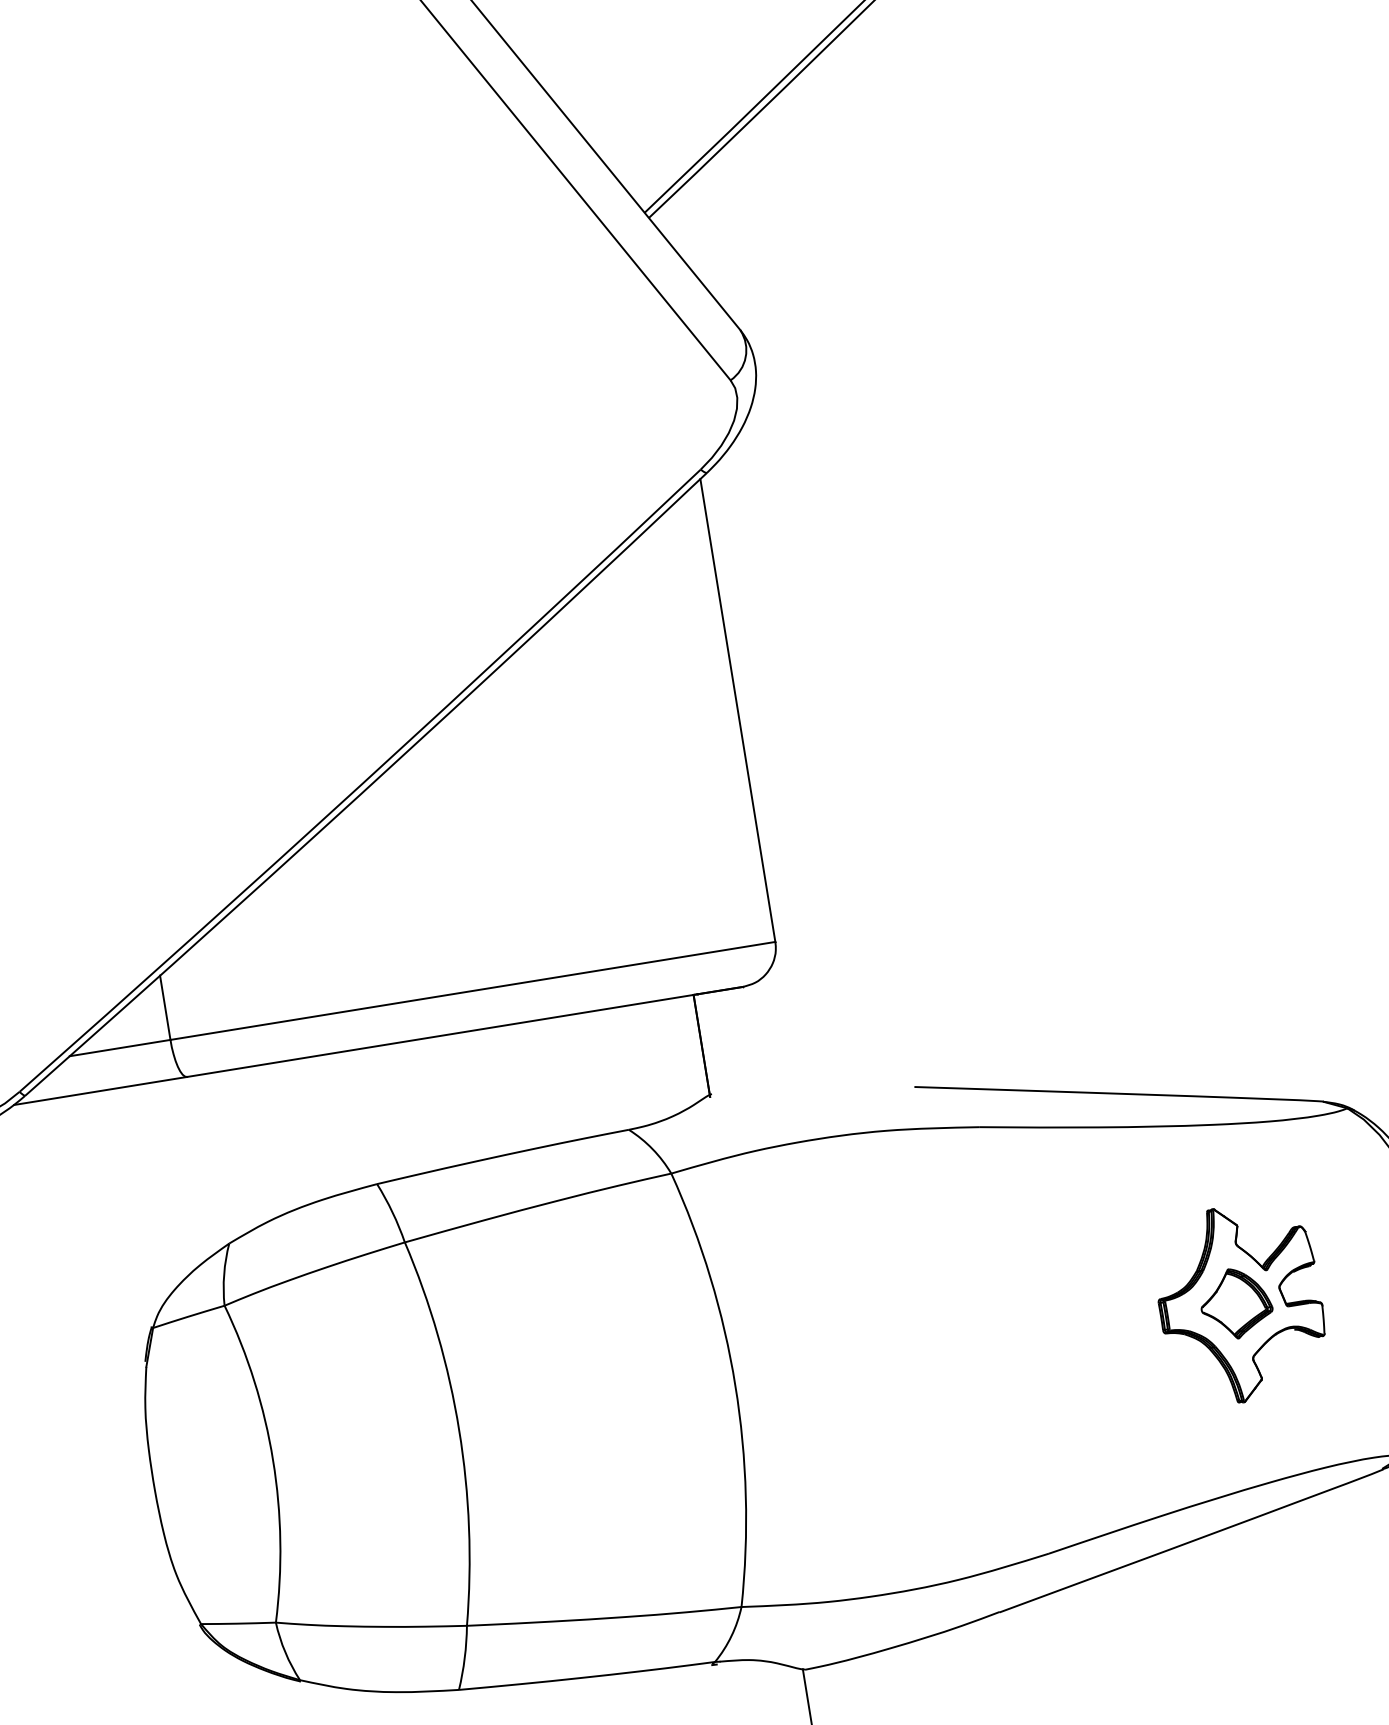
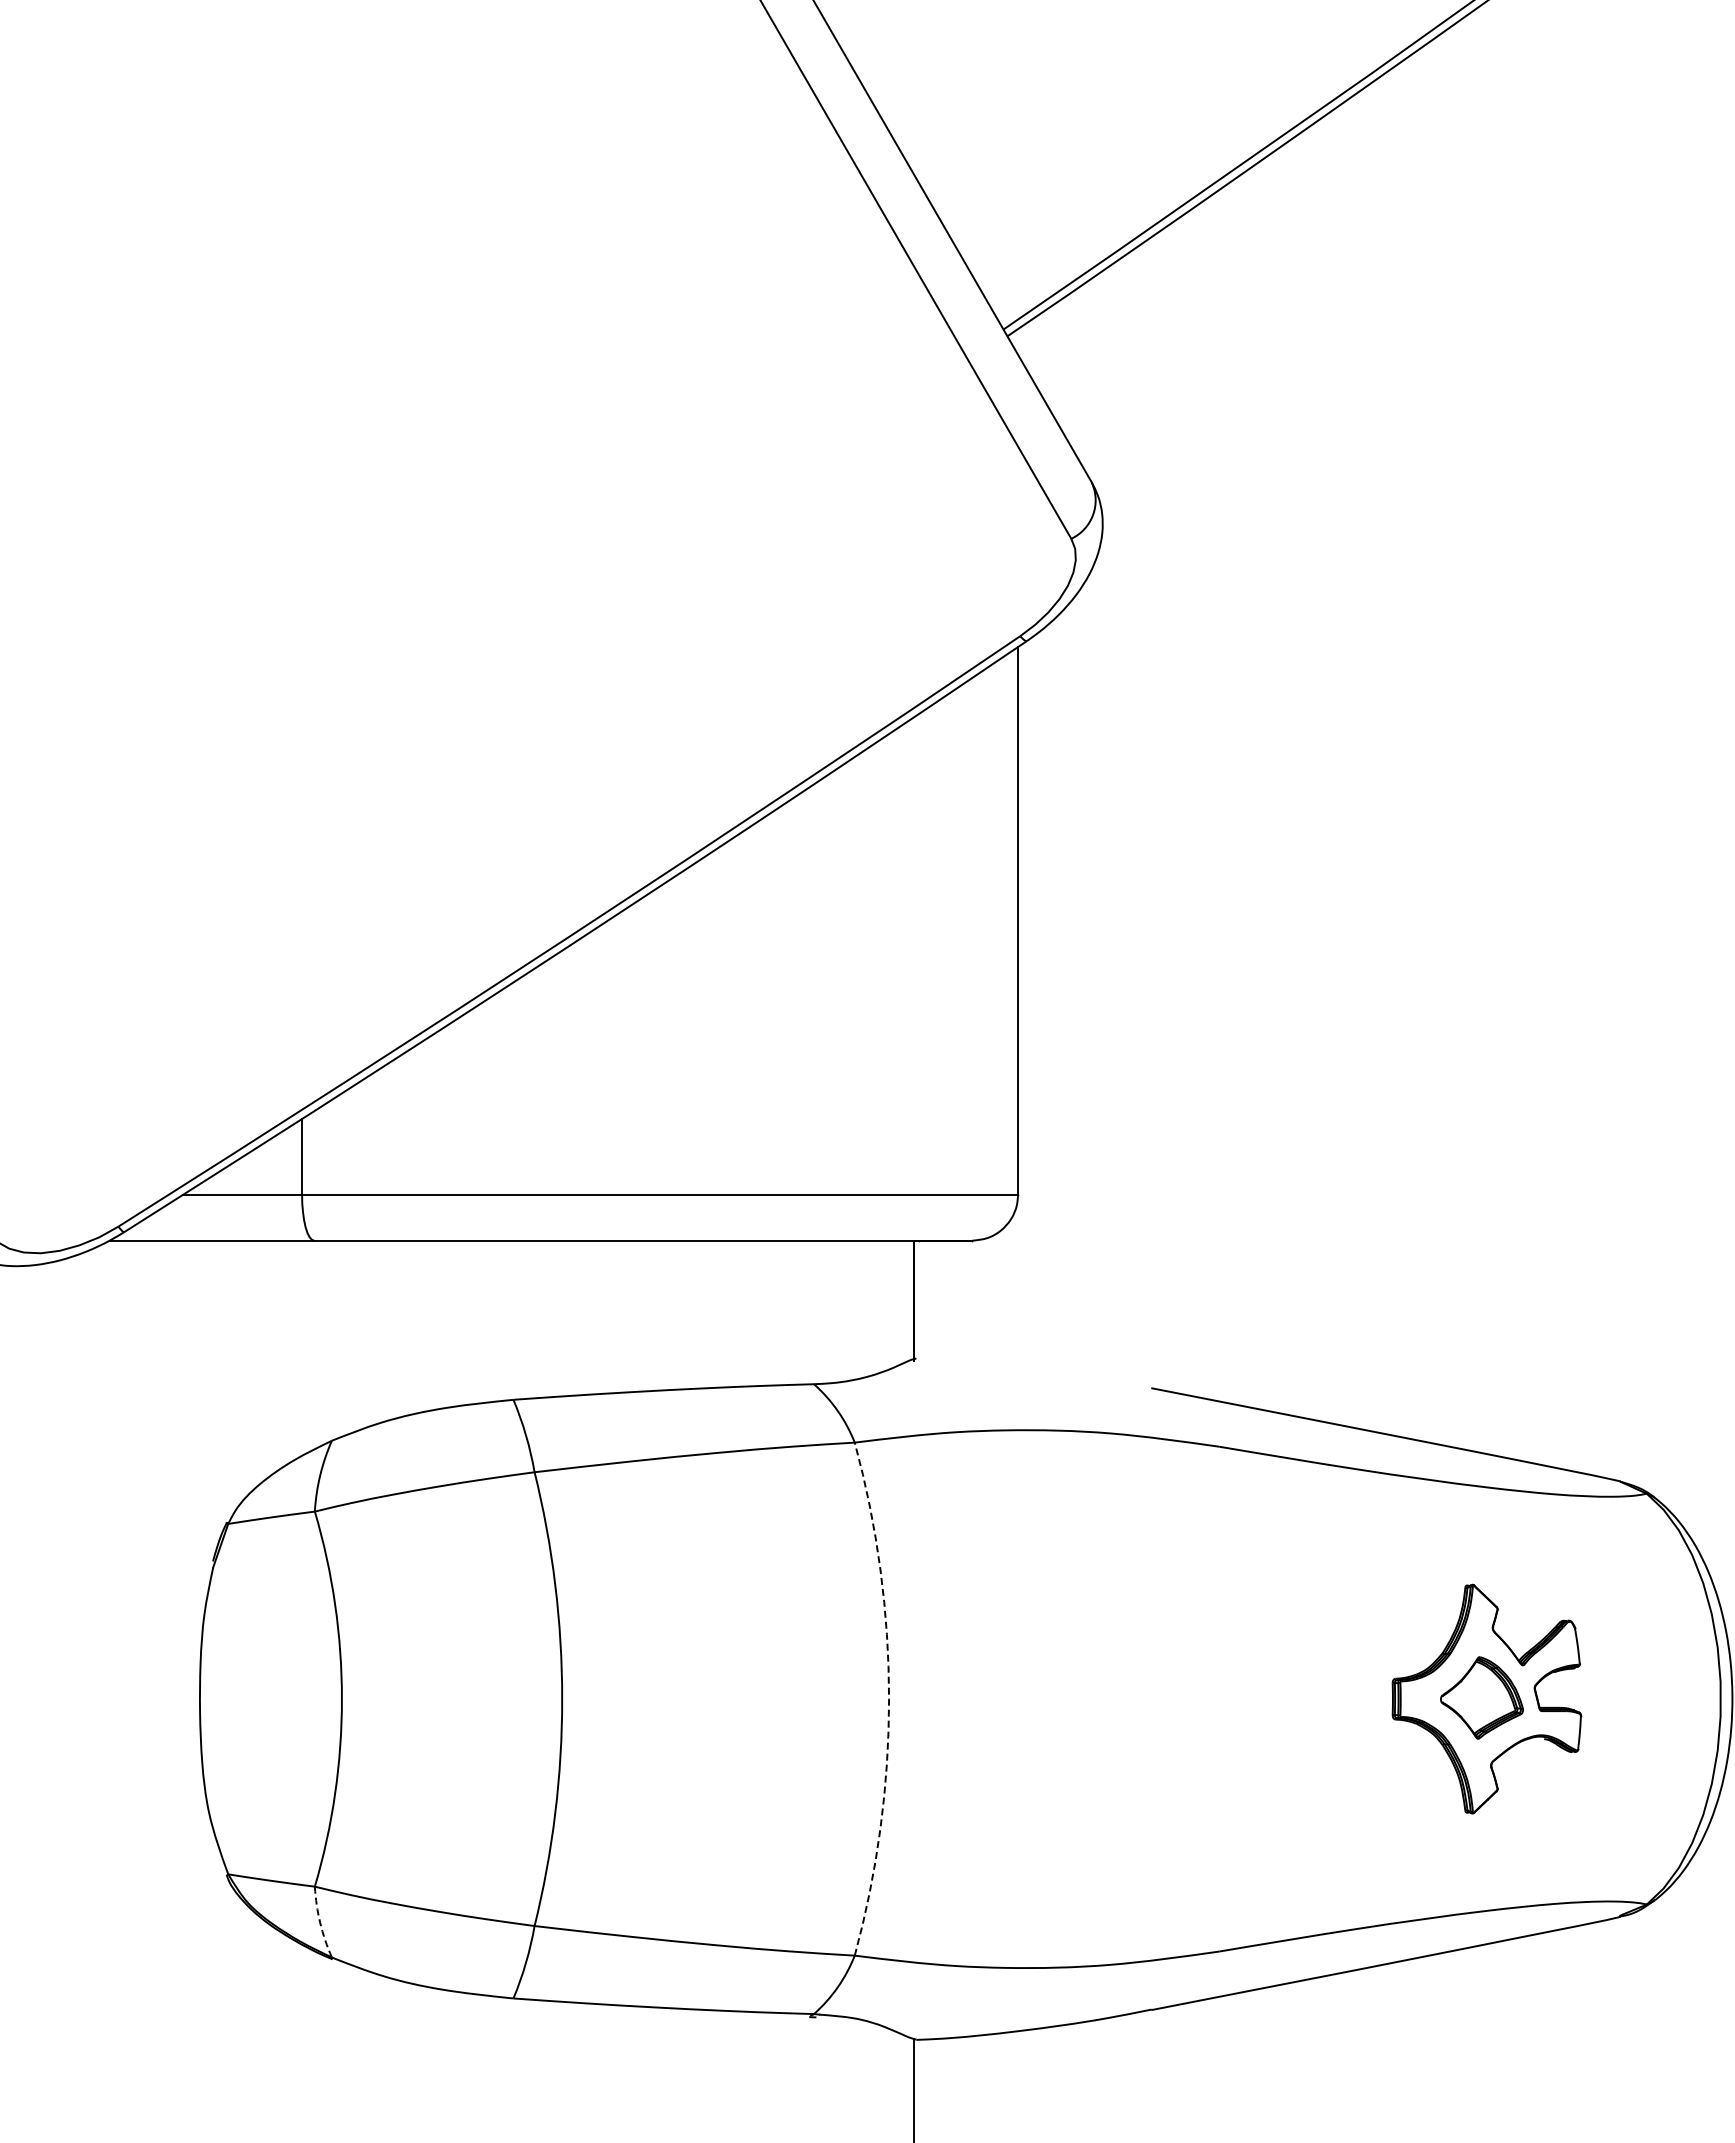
arc: (735, 1385) -> (889, 1699), solid -> dashed
arc: (285, 1652) -> (320, 1922), solid -> dashed

